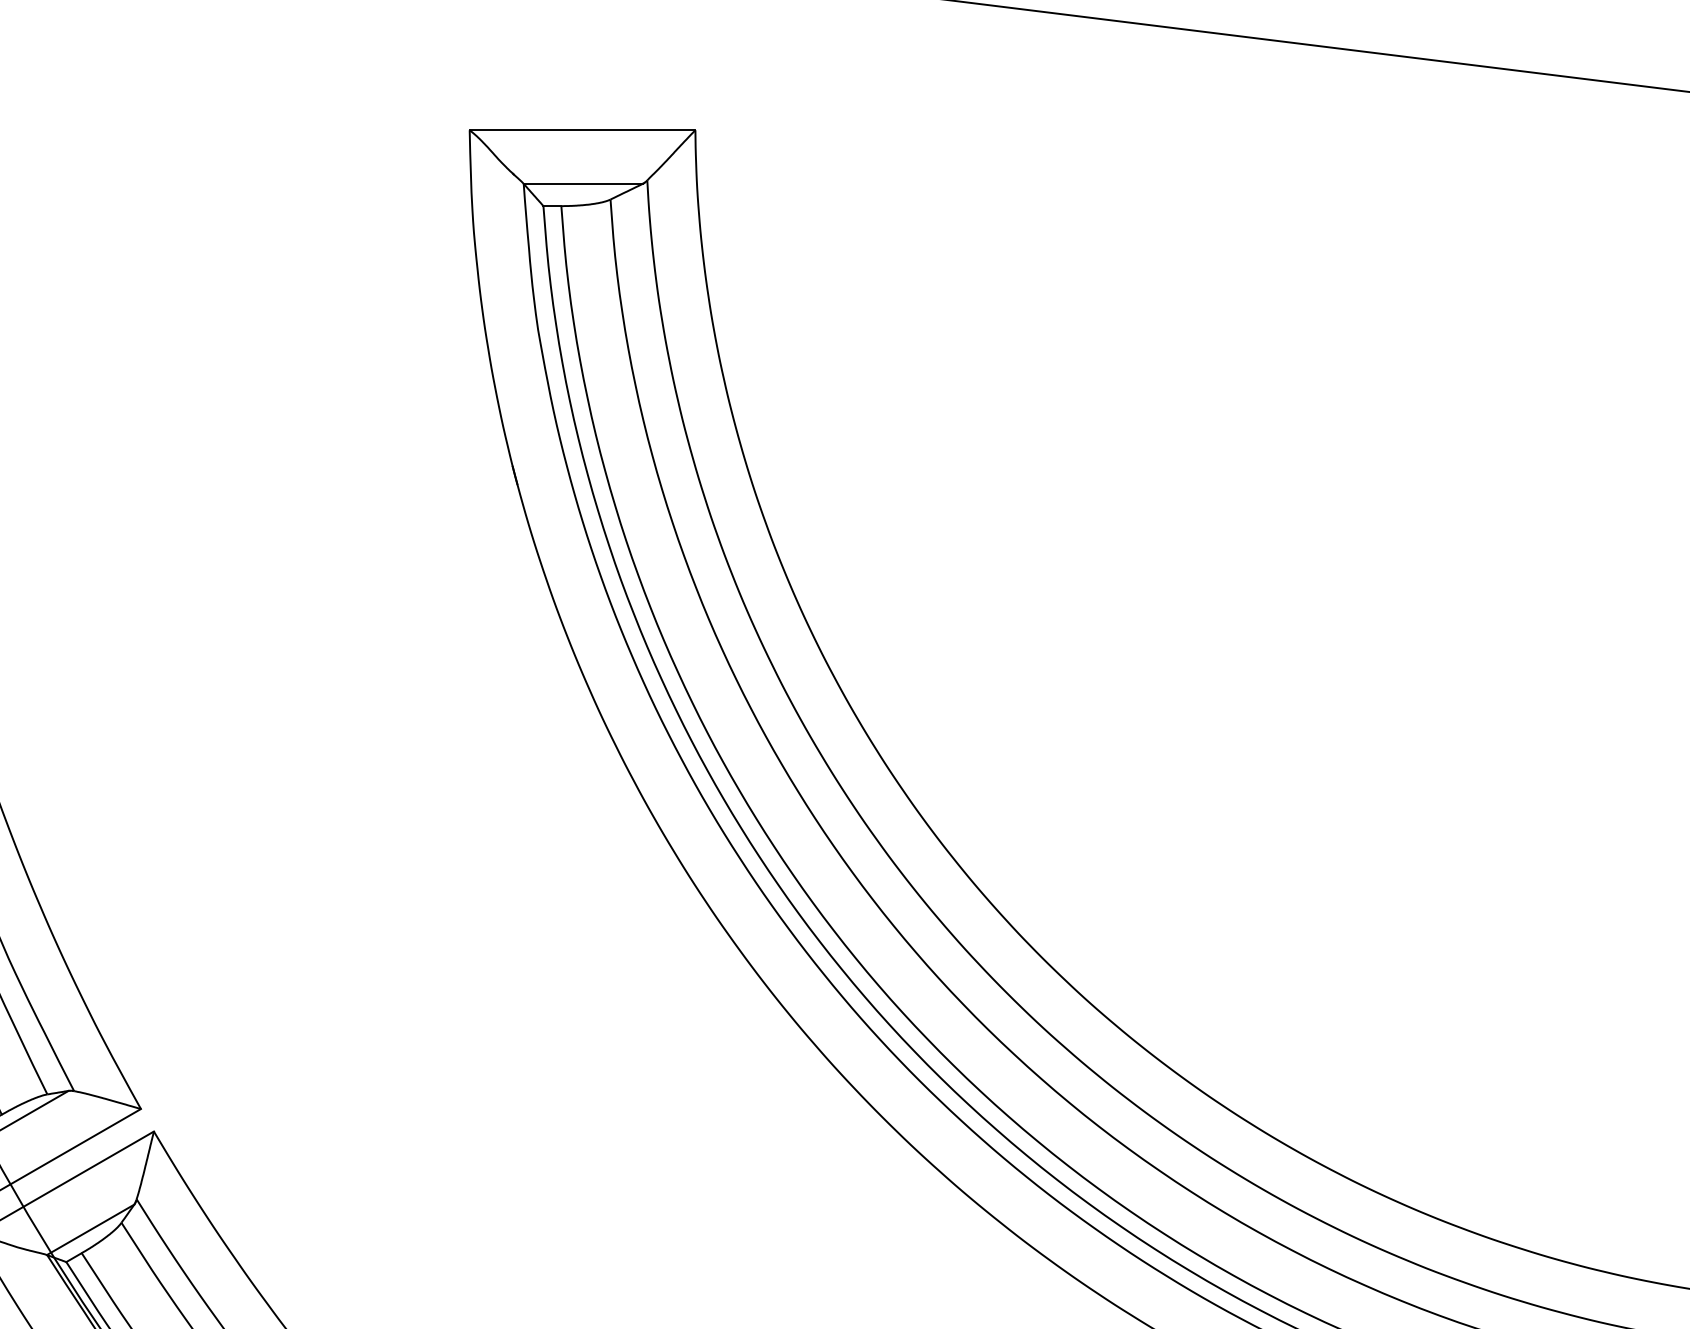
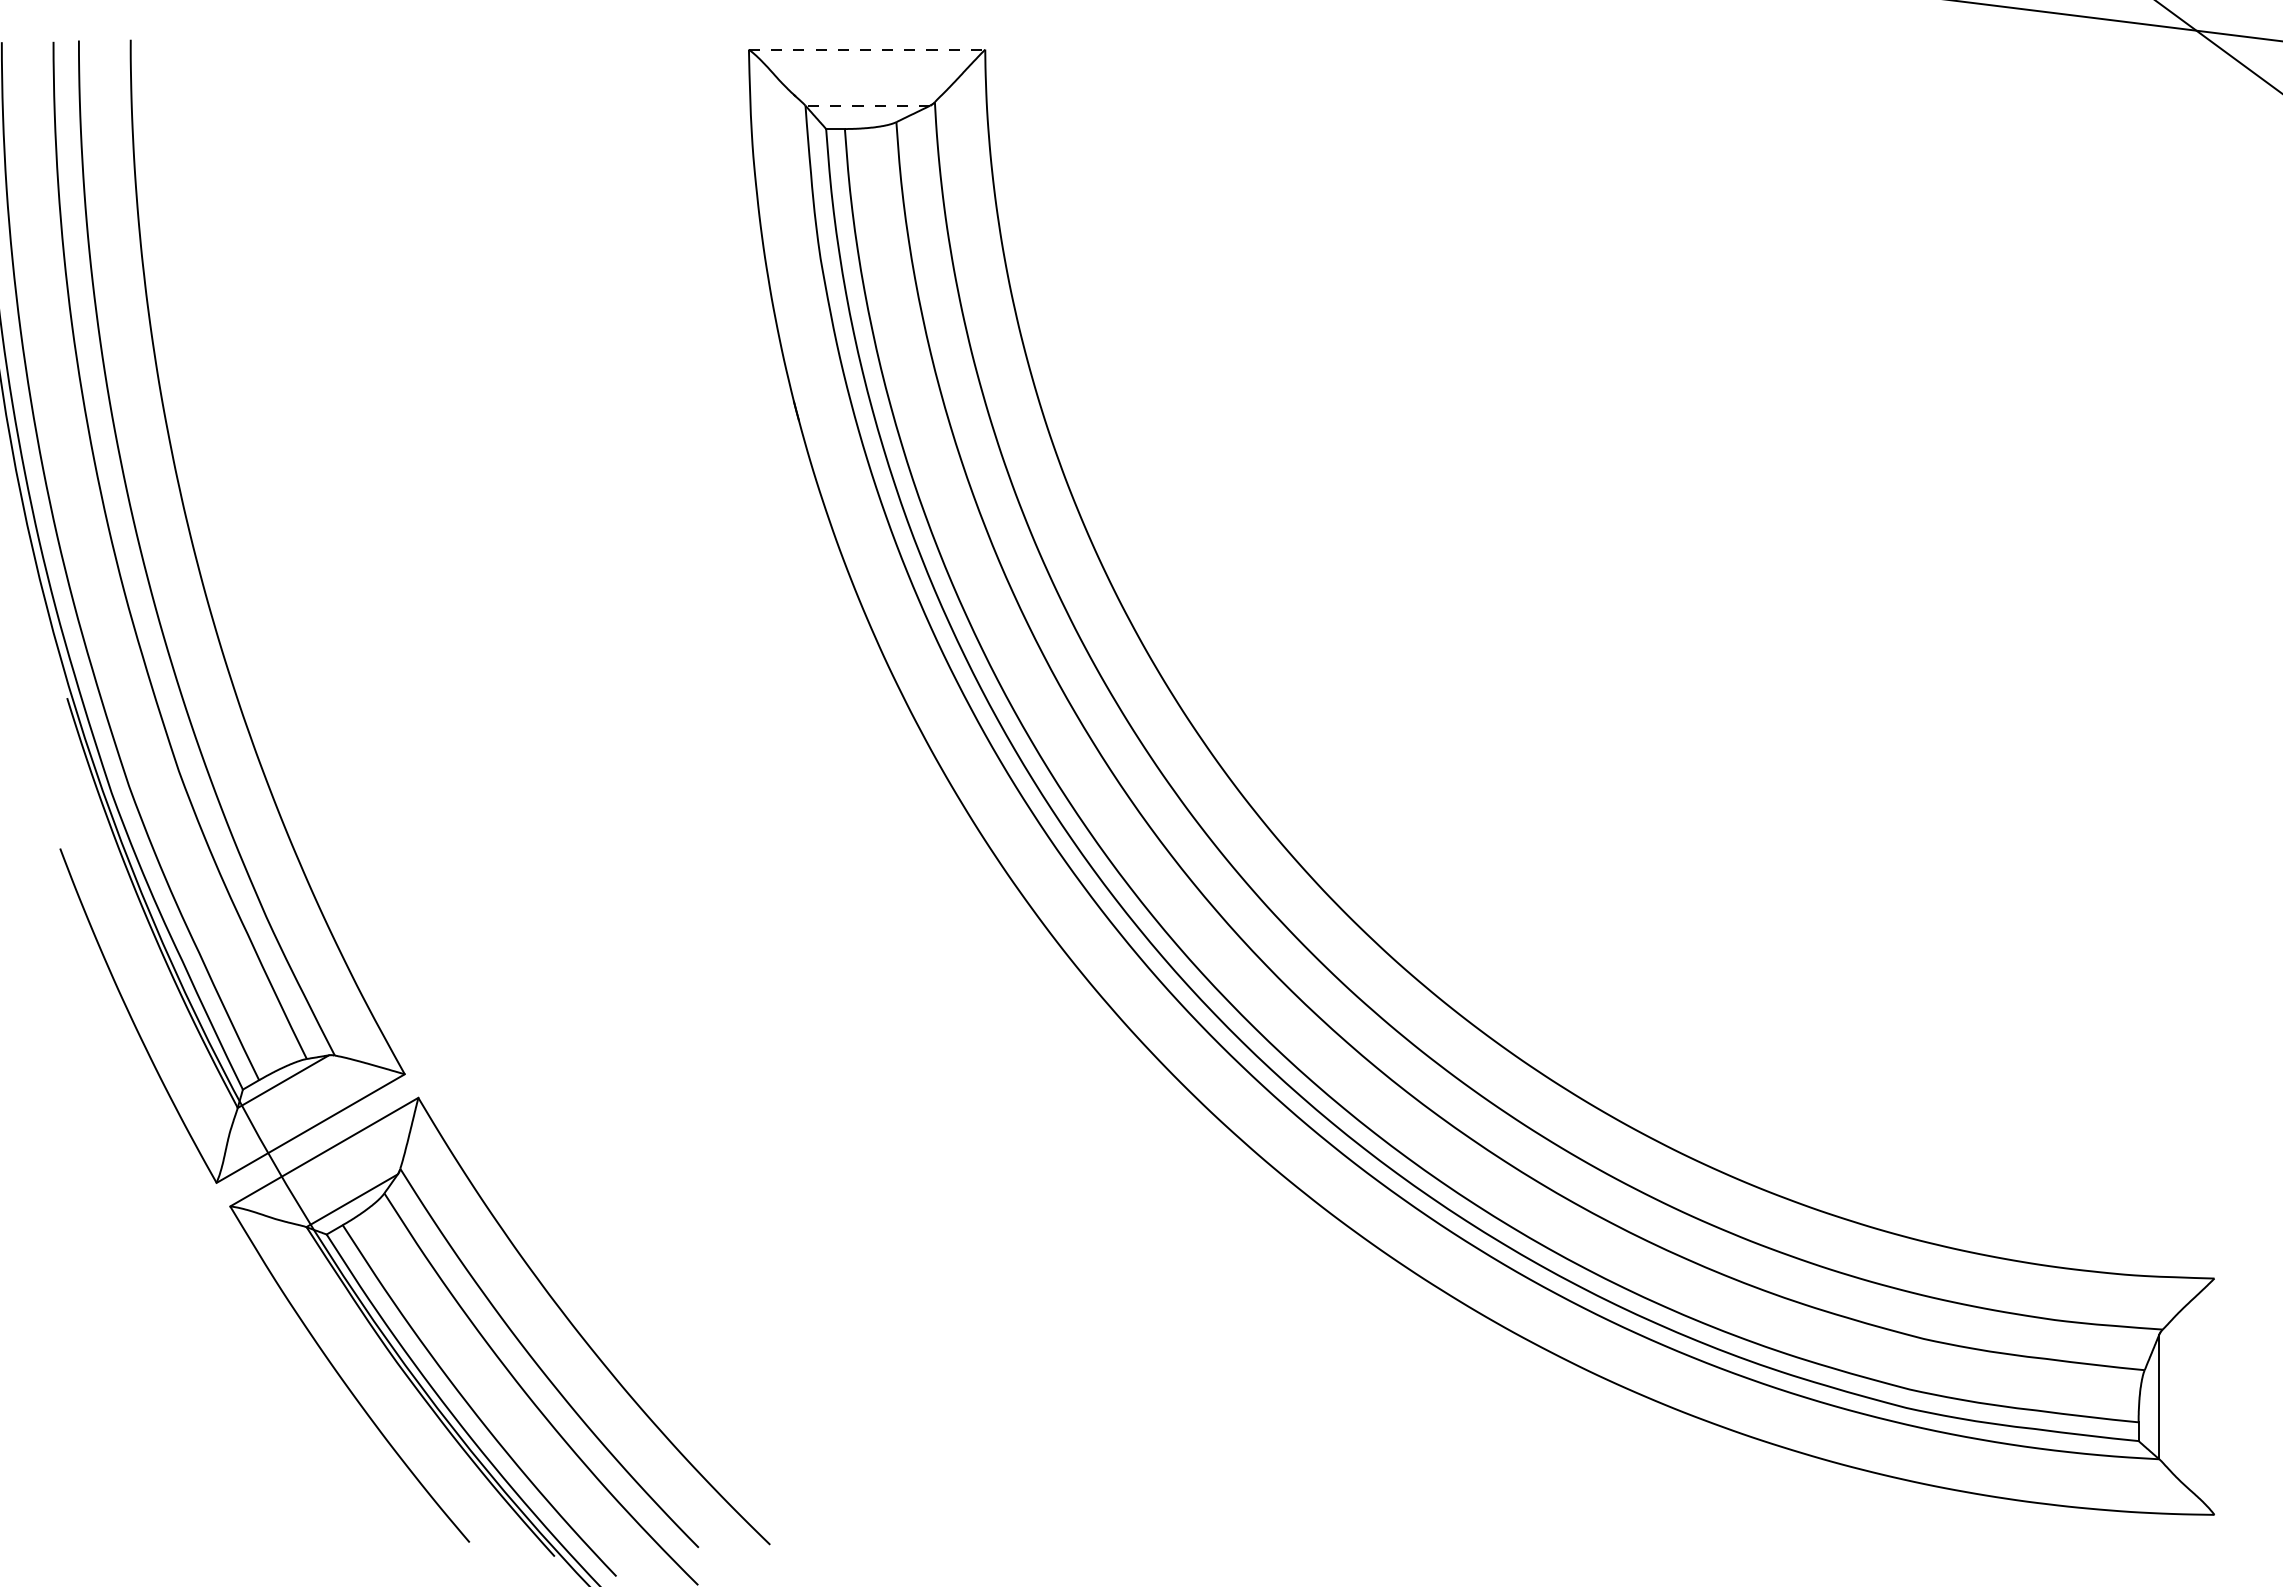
line: (582, 130) -> (867, 49), solid -> dashed
line: (582, 183) -> (867, 105), solid -> dashed

